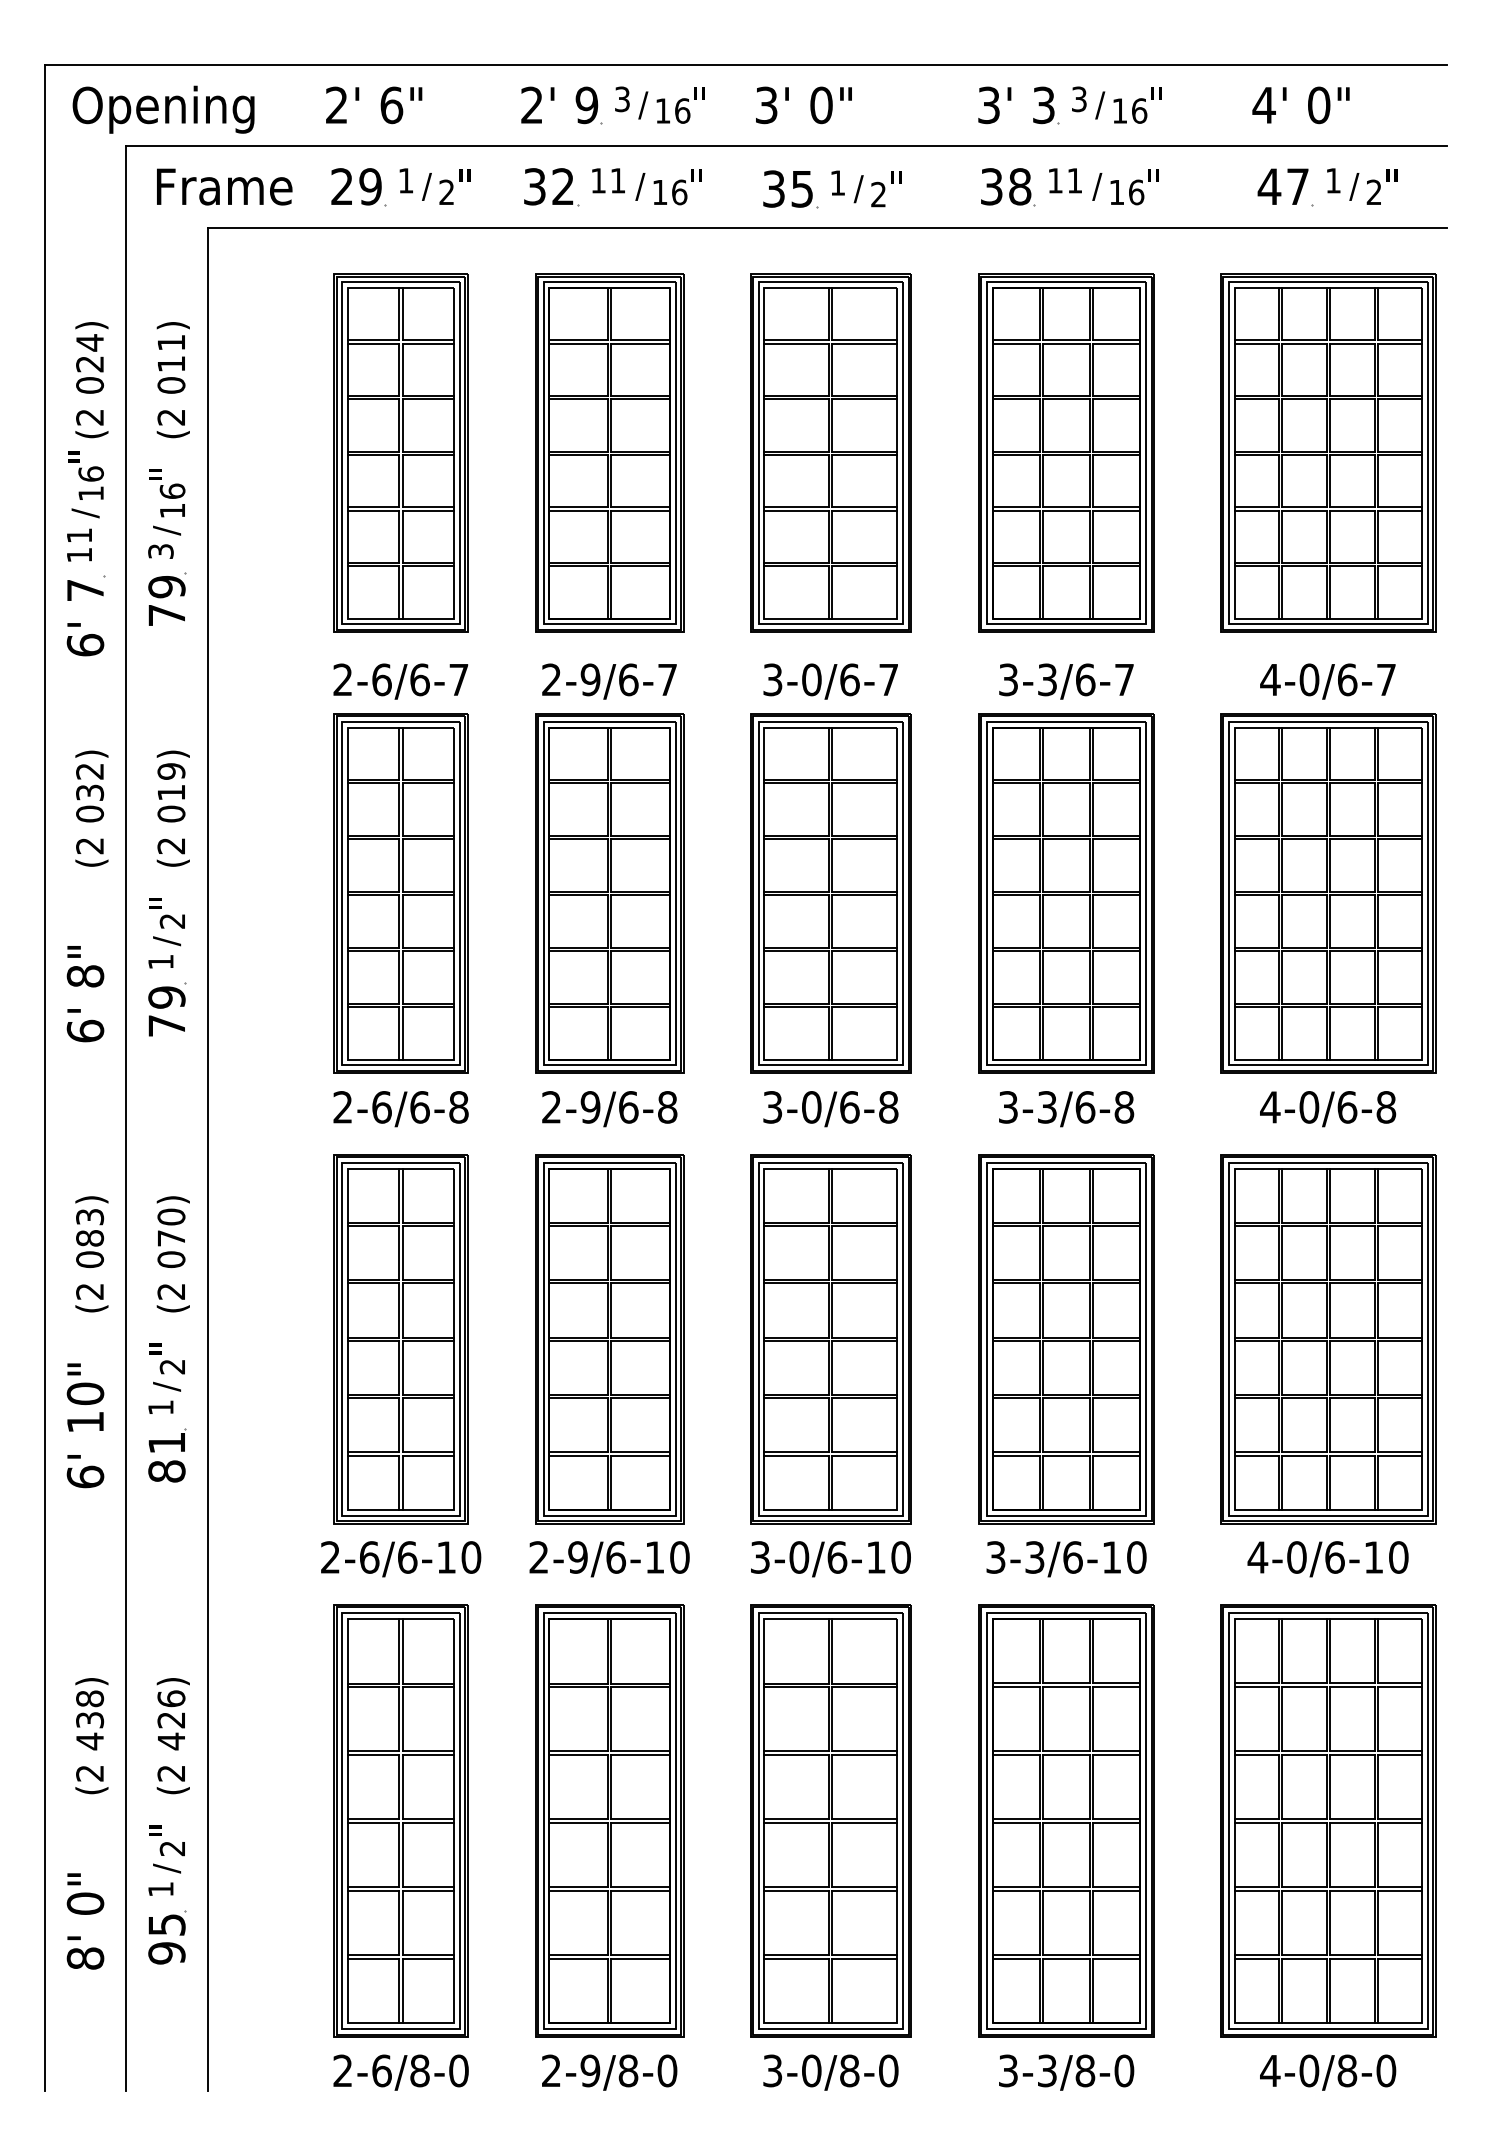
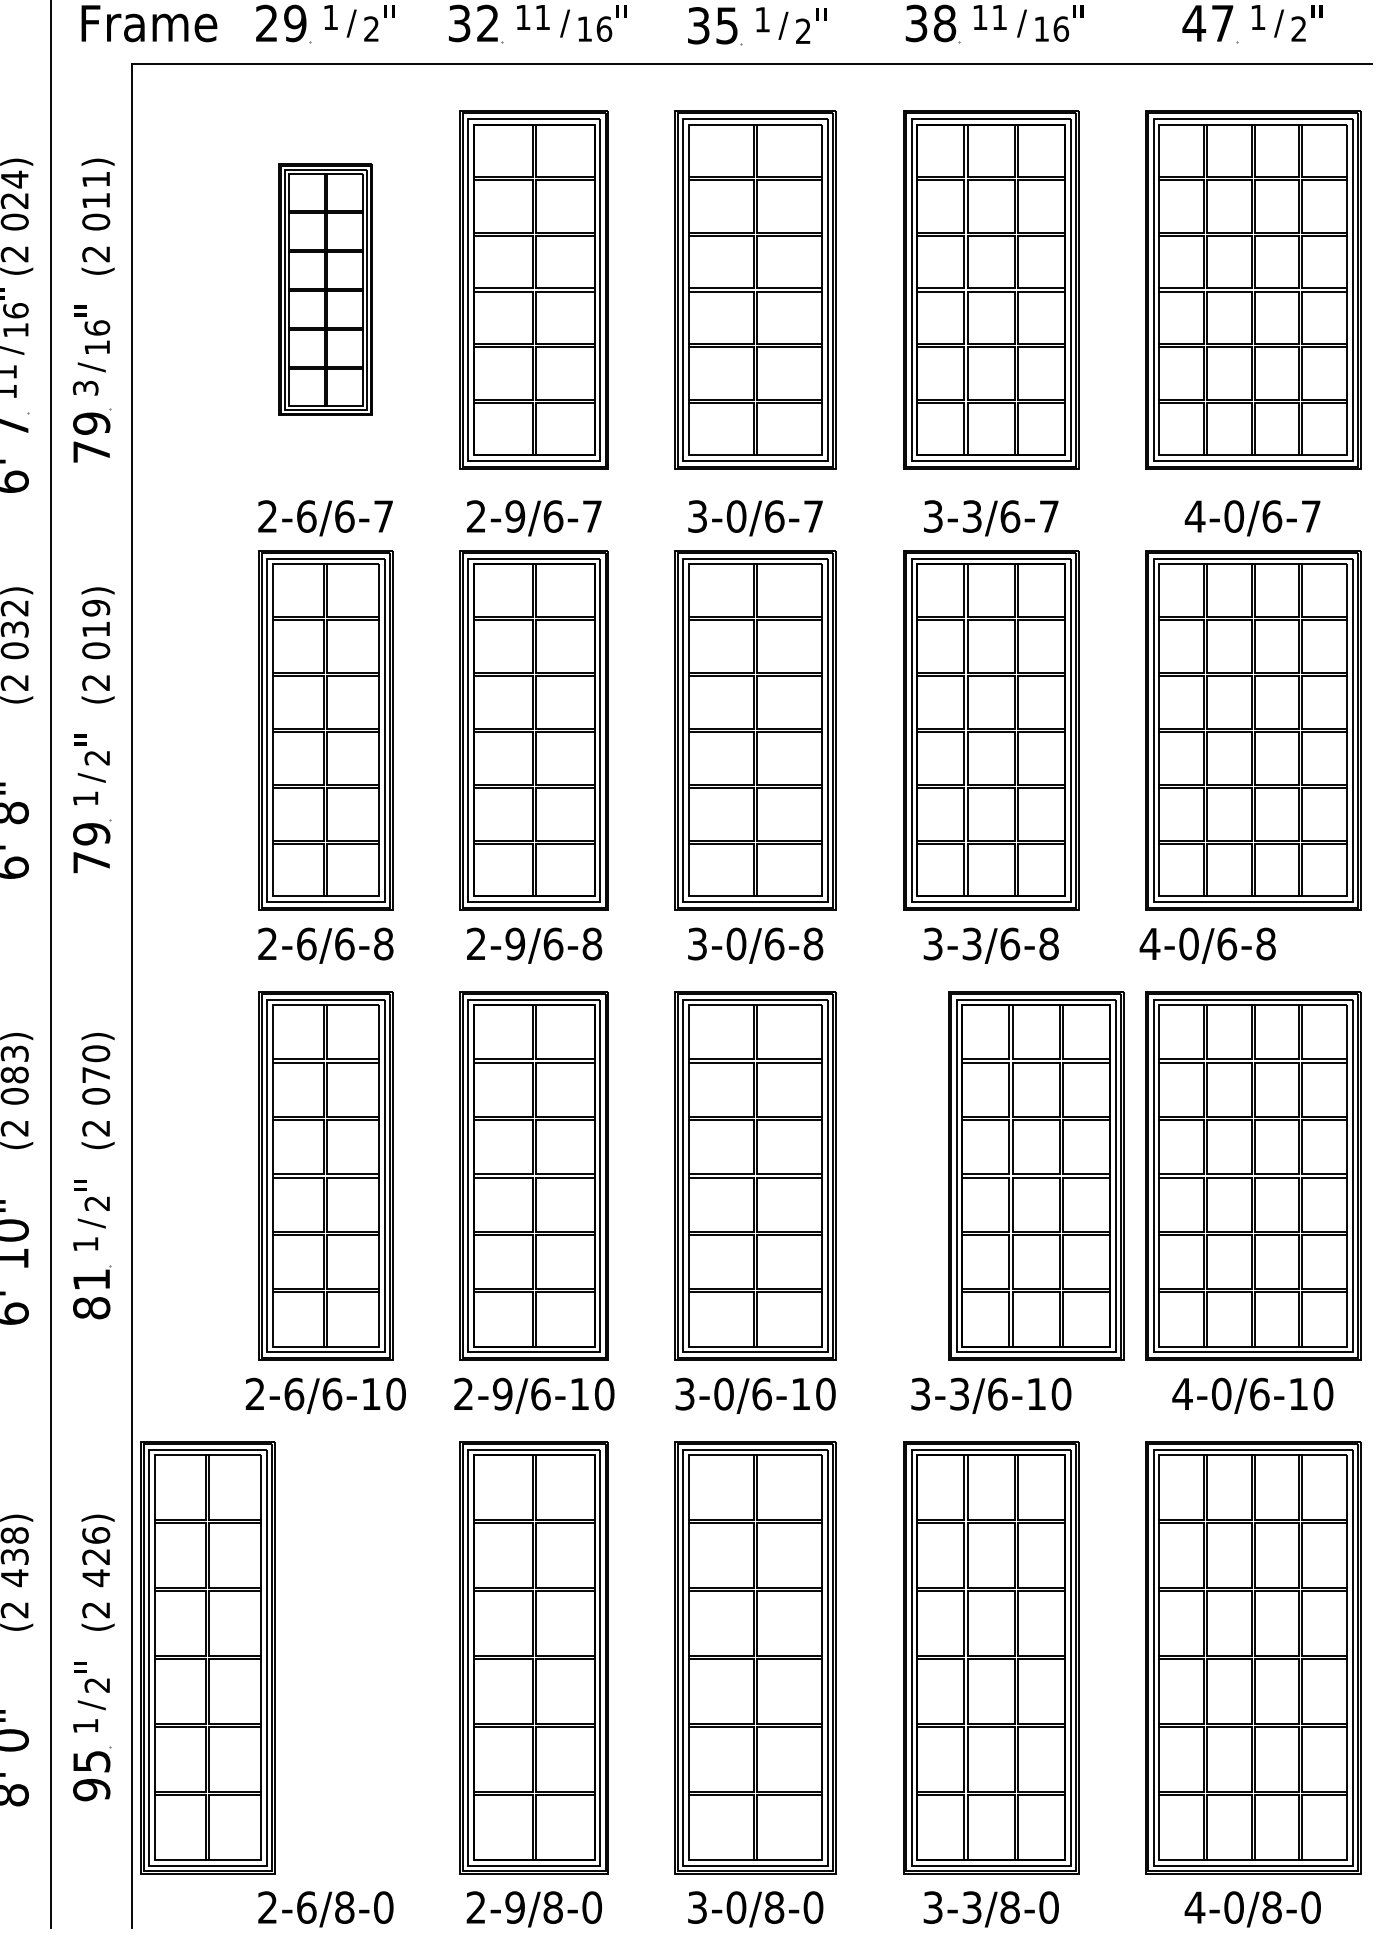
part: (400, 452) -> (325, 289), size x0.7
text: (1328, 1109) -> (1208, 946), moved
part: (1066, 1339) -> (1036, 1176), moved
part: (400, 1820) -> (207, 1657), moved

